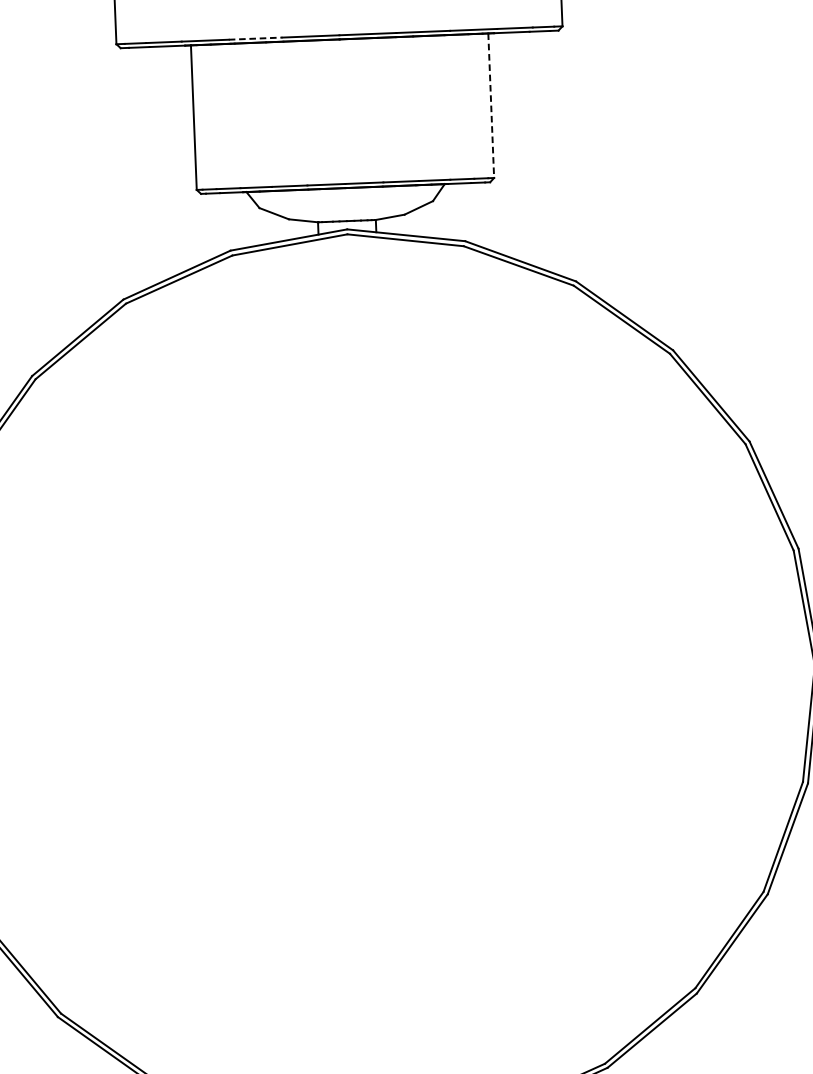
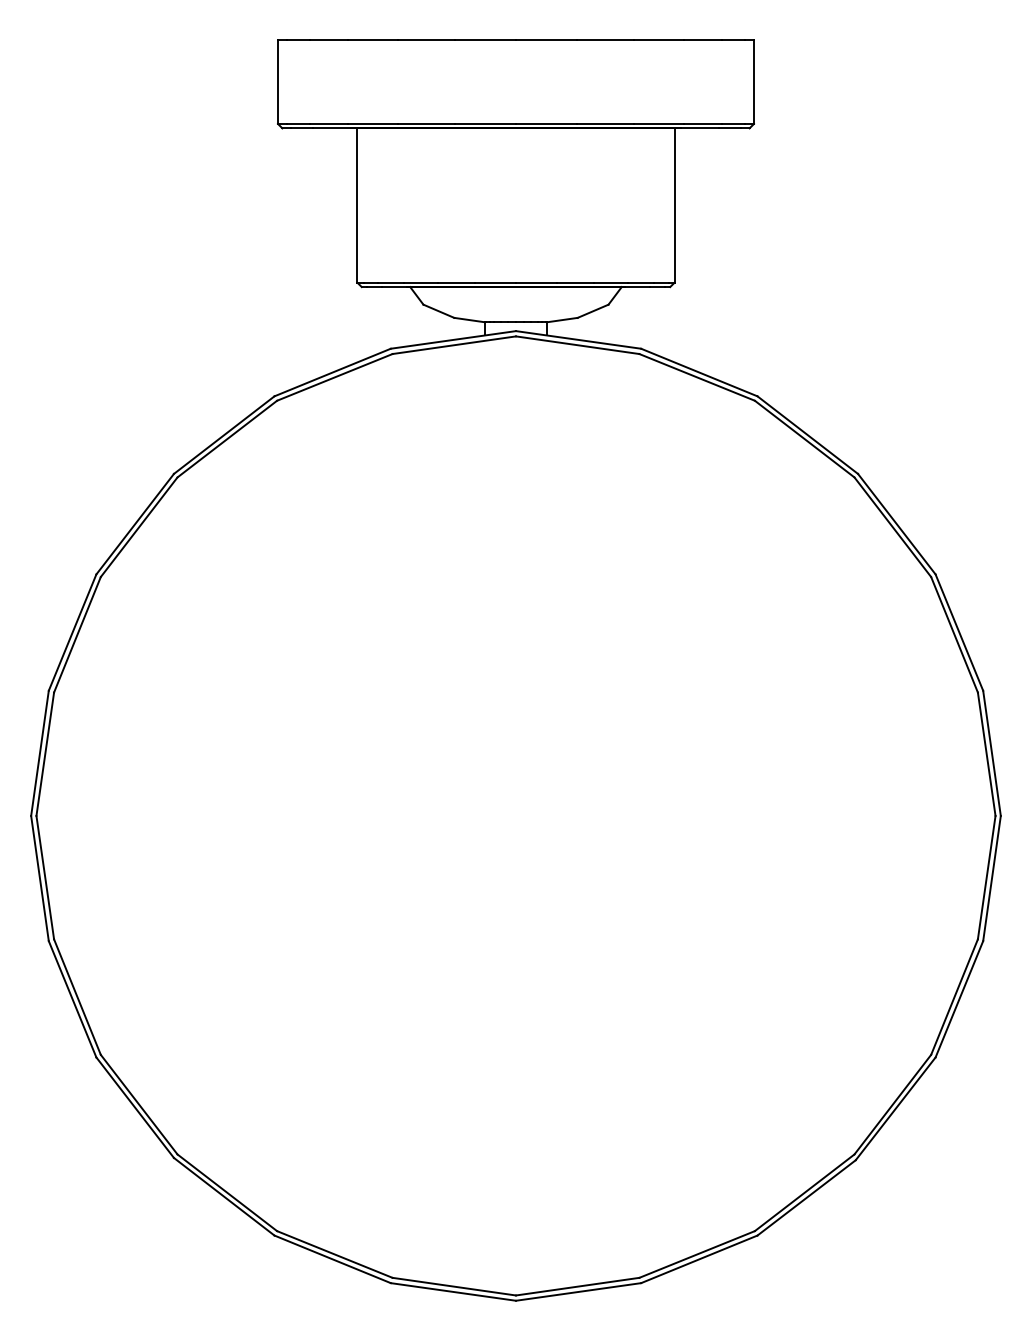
line: (255, 38) -> (426, 123), dashed -> solid
line: (491, 106) -> (674, 206), dashed -> solid

